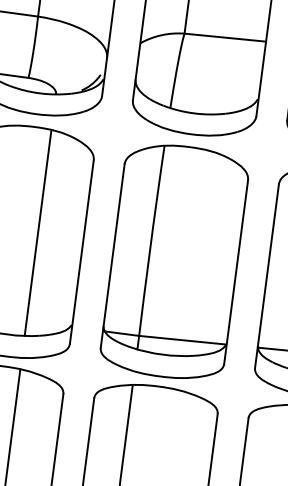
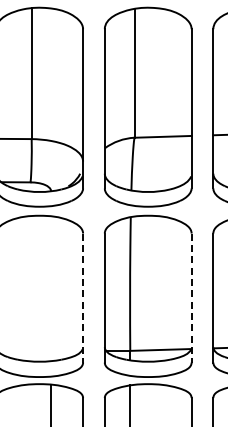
line: (38, 232) -> (51, 288), removed
line: (82, 252) -> (83, 298), solid -> dashed
line: (235, 272) -> (191, 298), solid -> dashed

